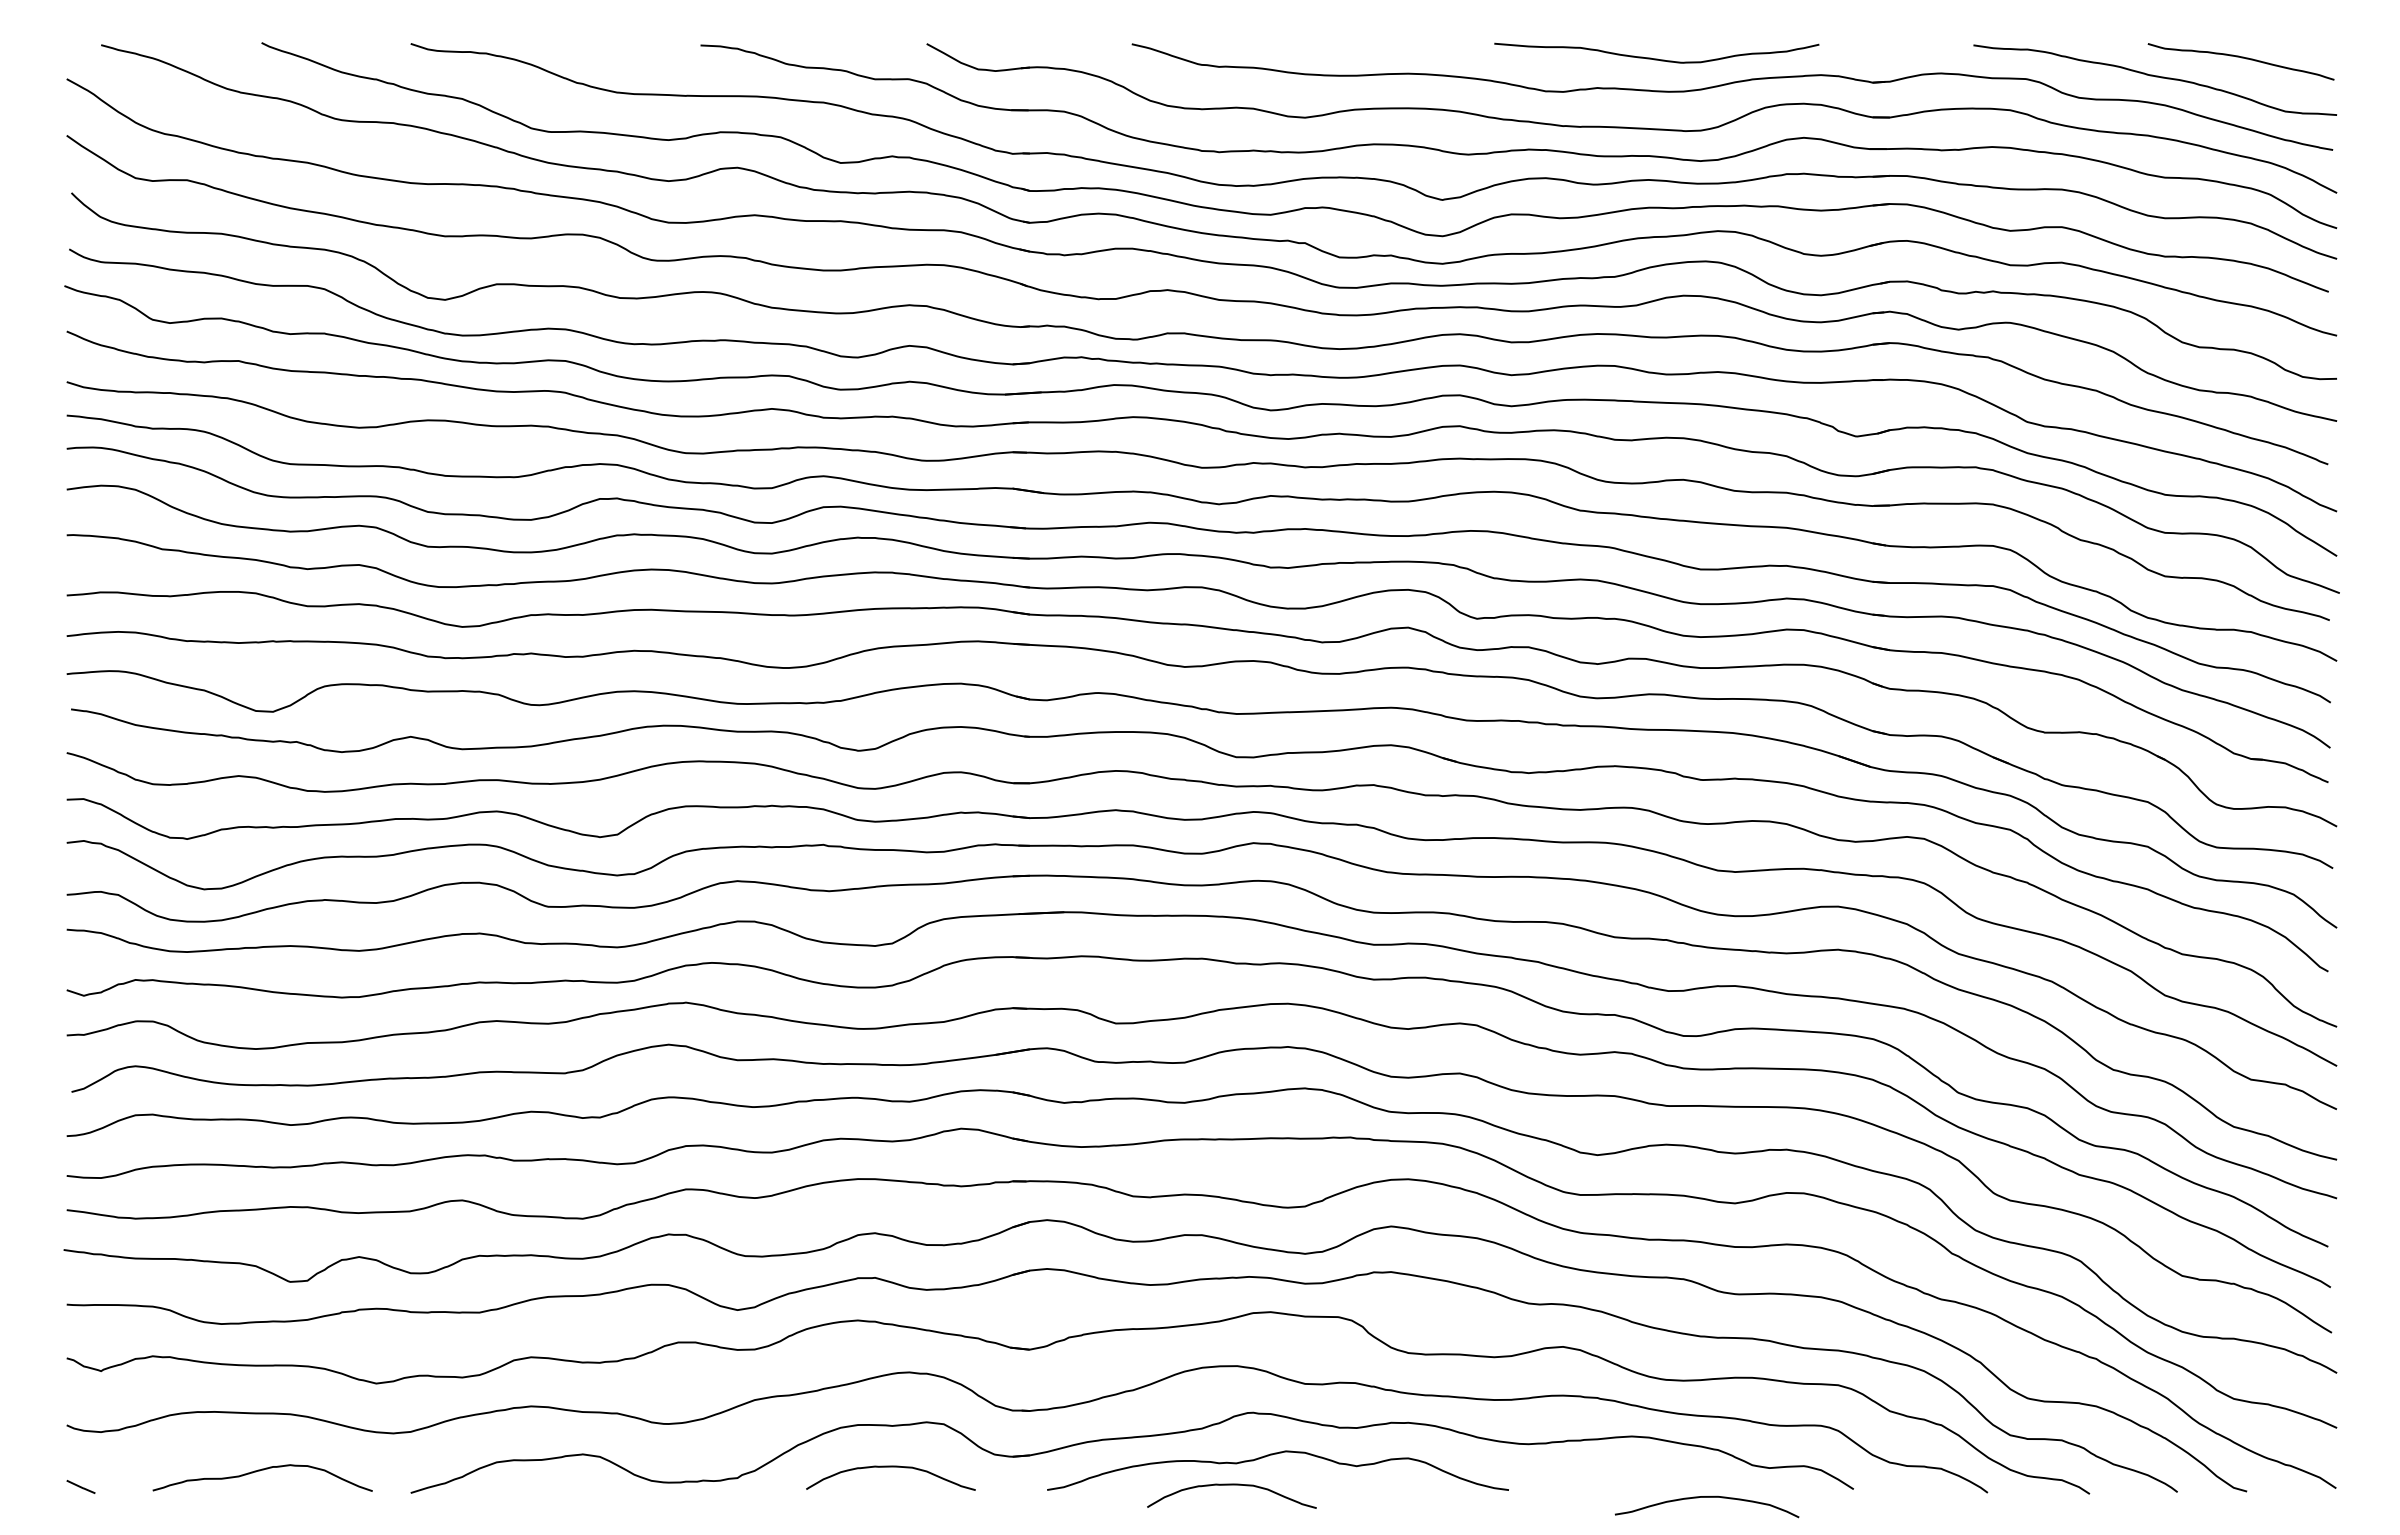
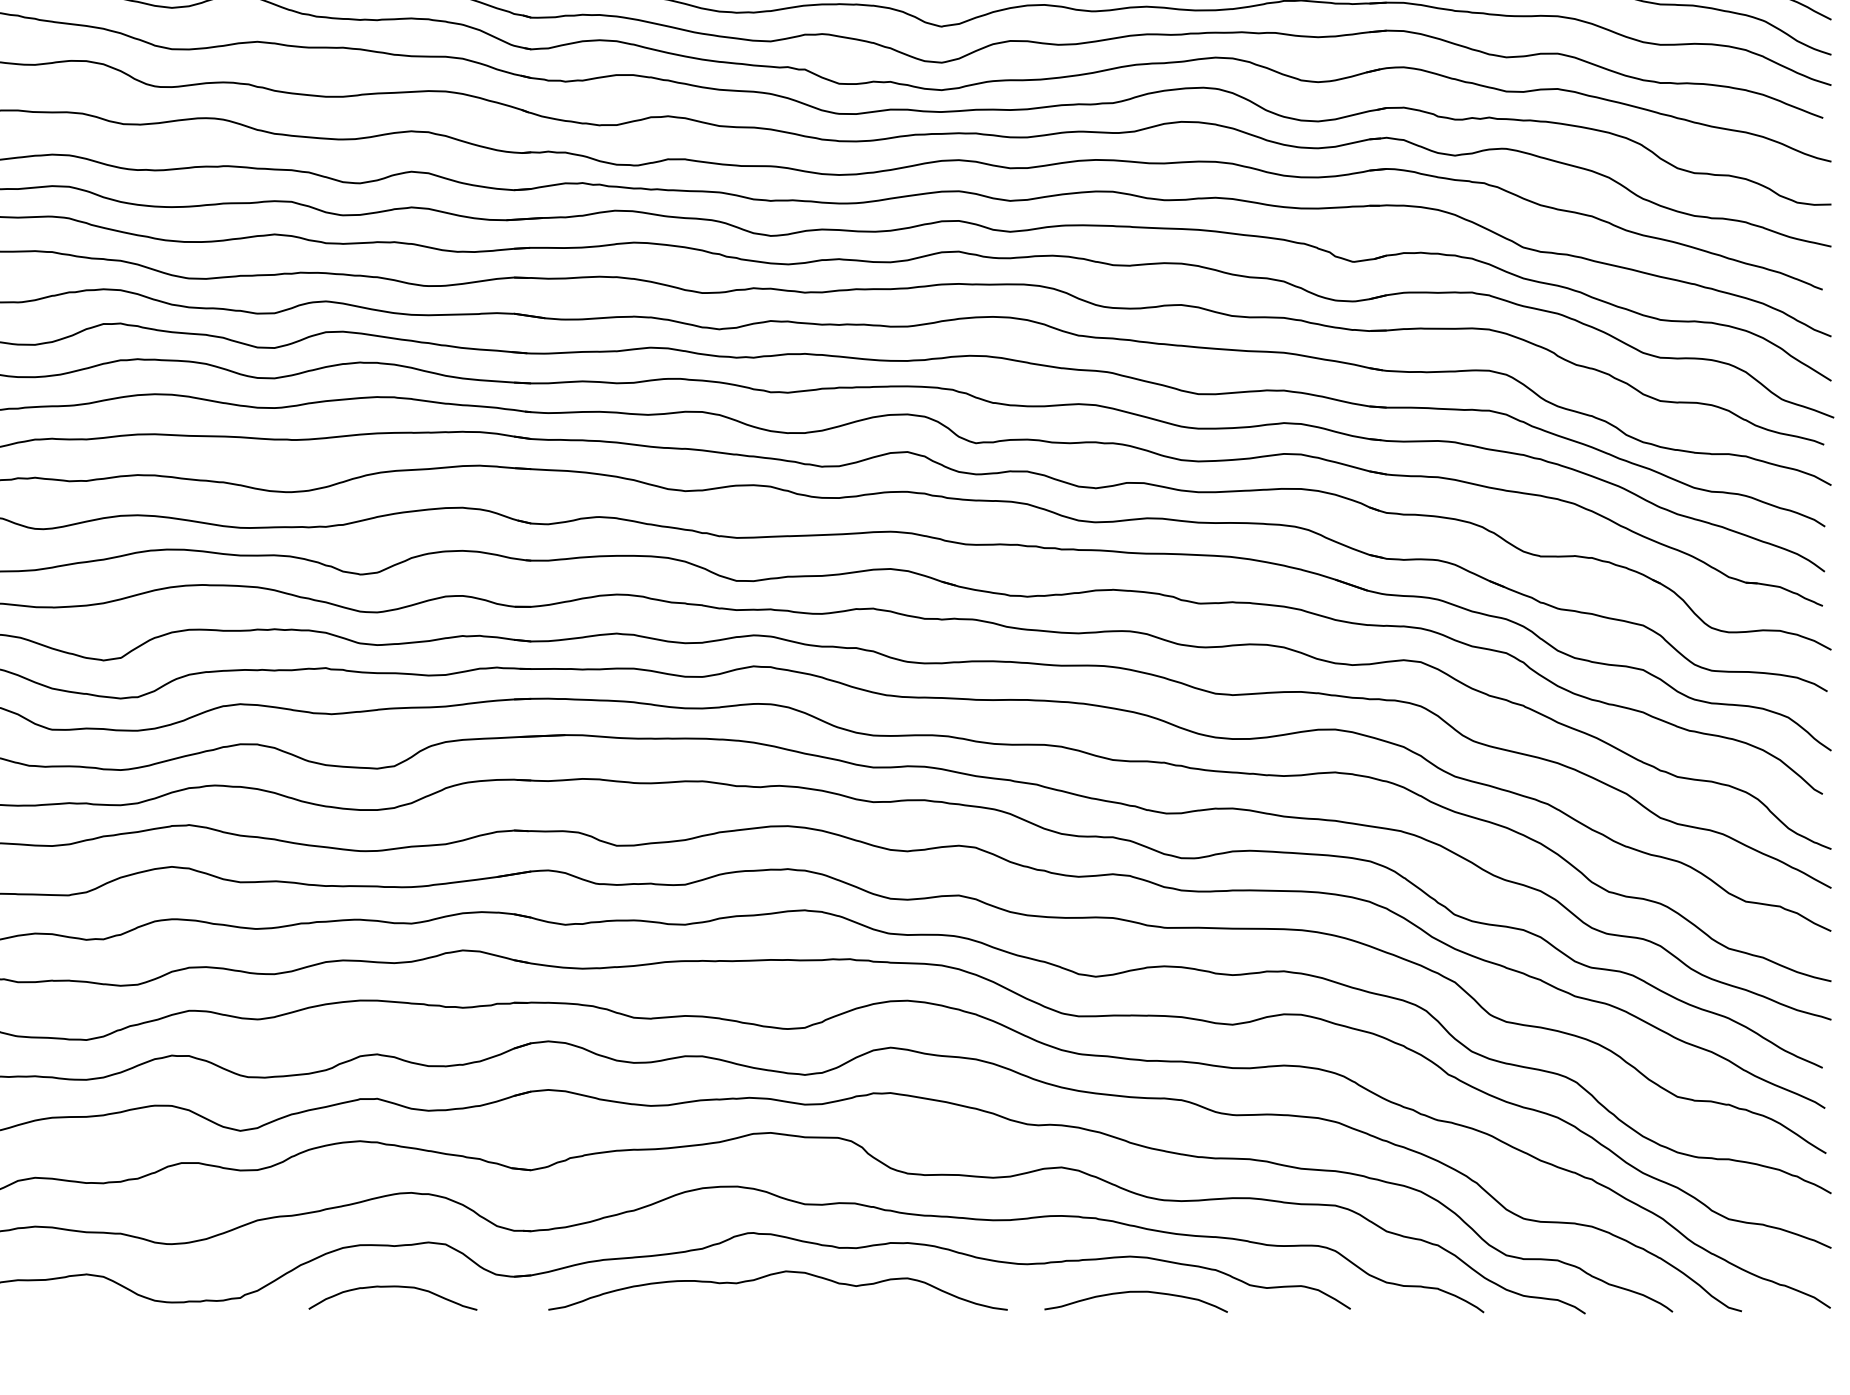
curve: (1231, 1485) -> (731, 1305), removed
curve: (1706, 1497) -> (1135, 1292), moved

